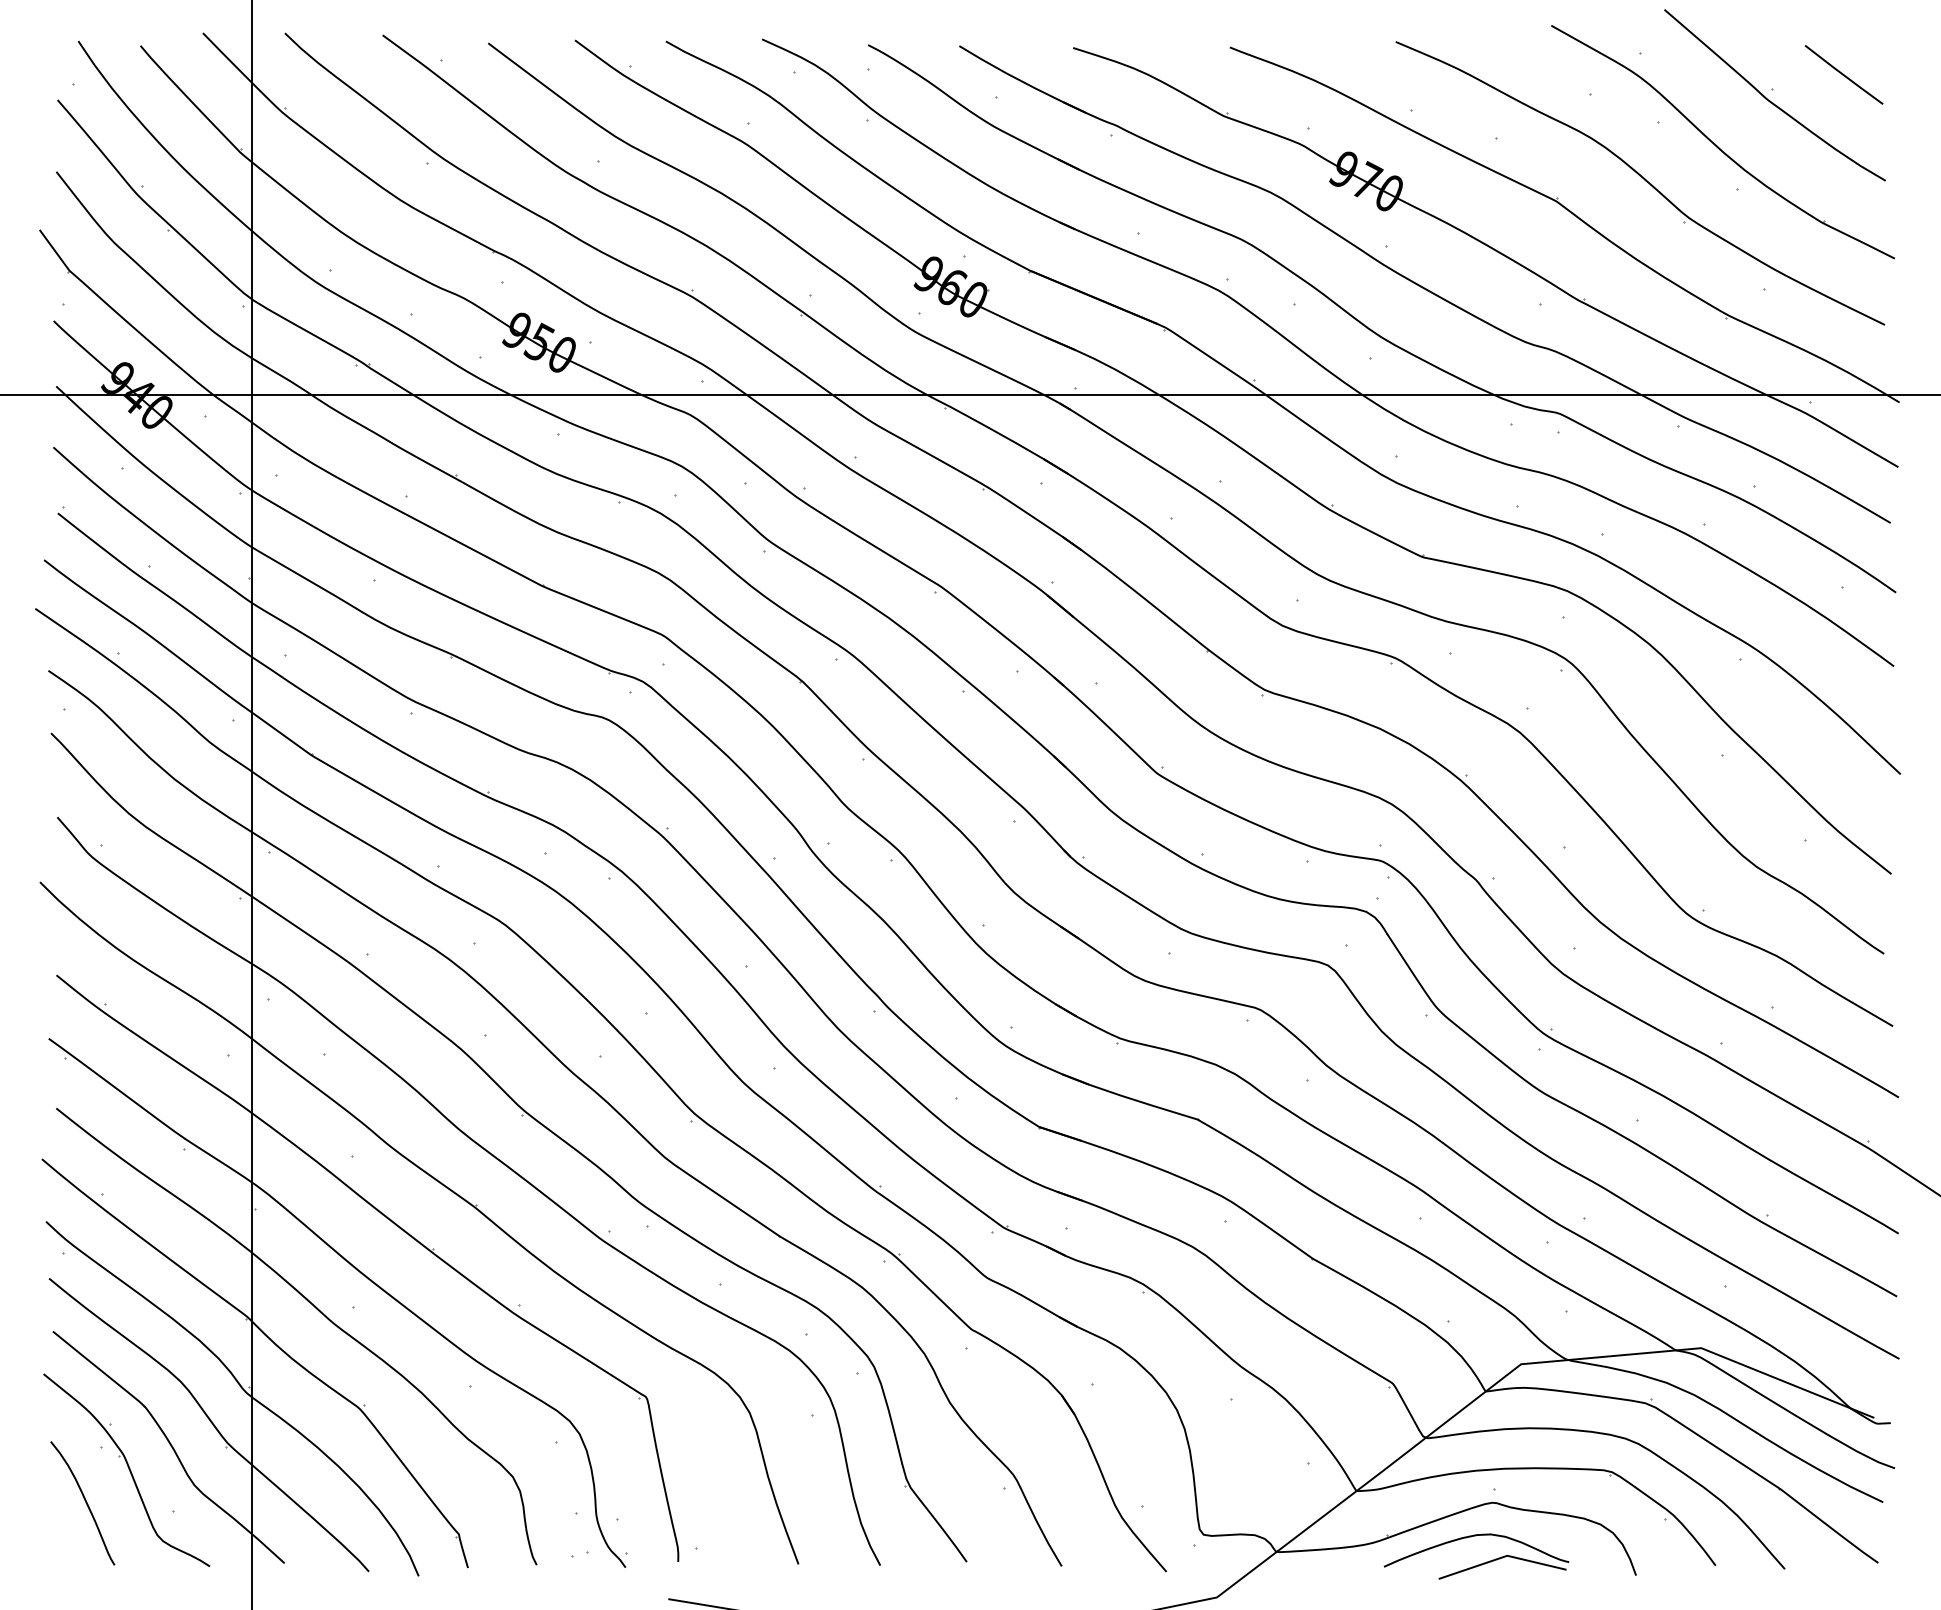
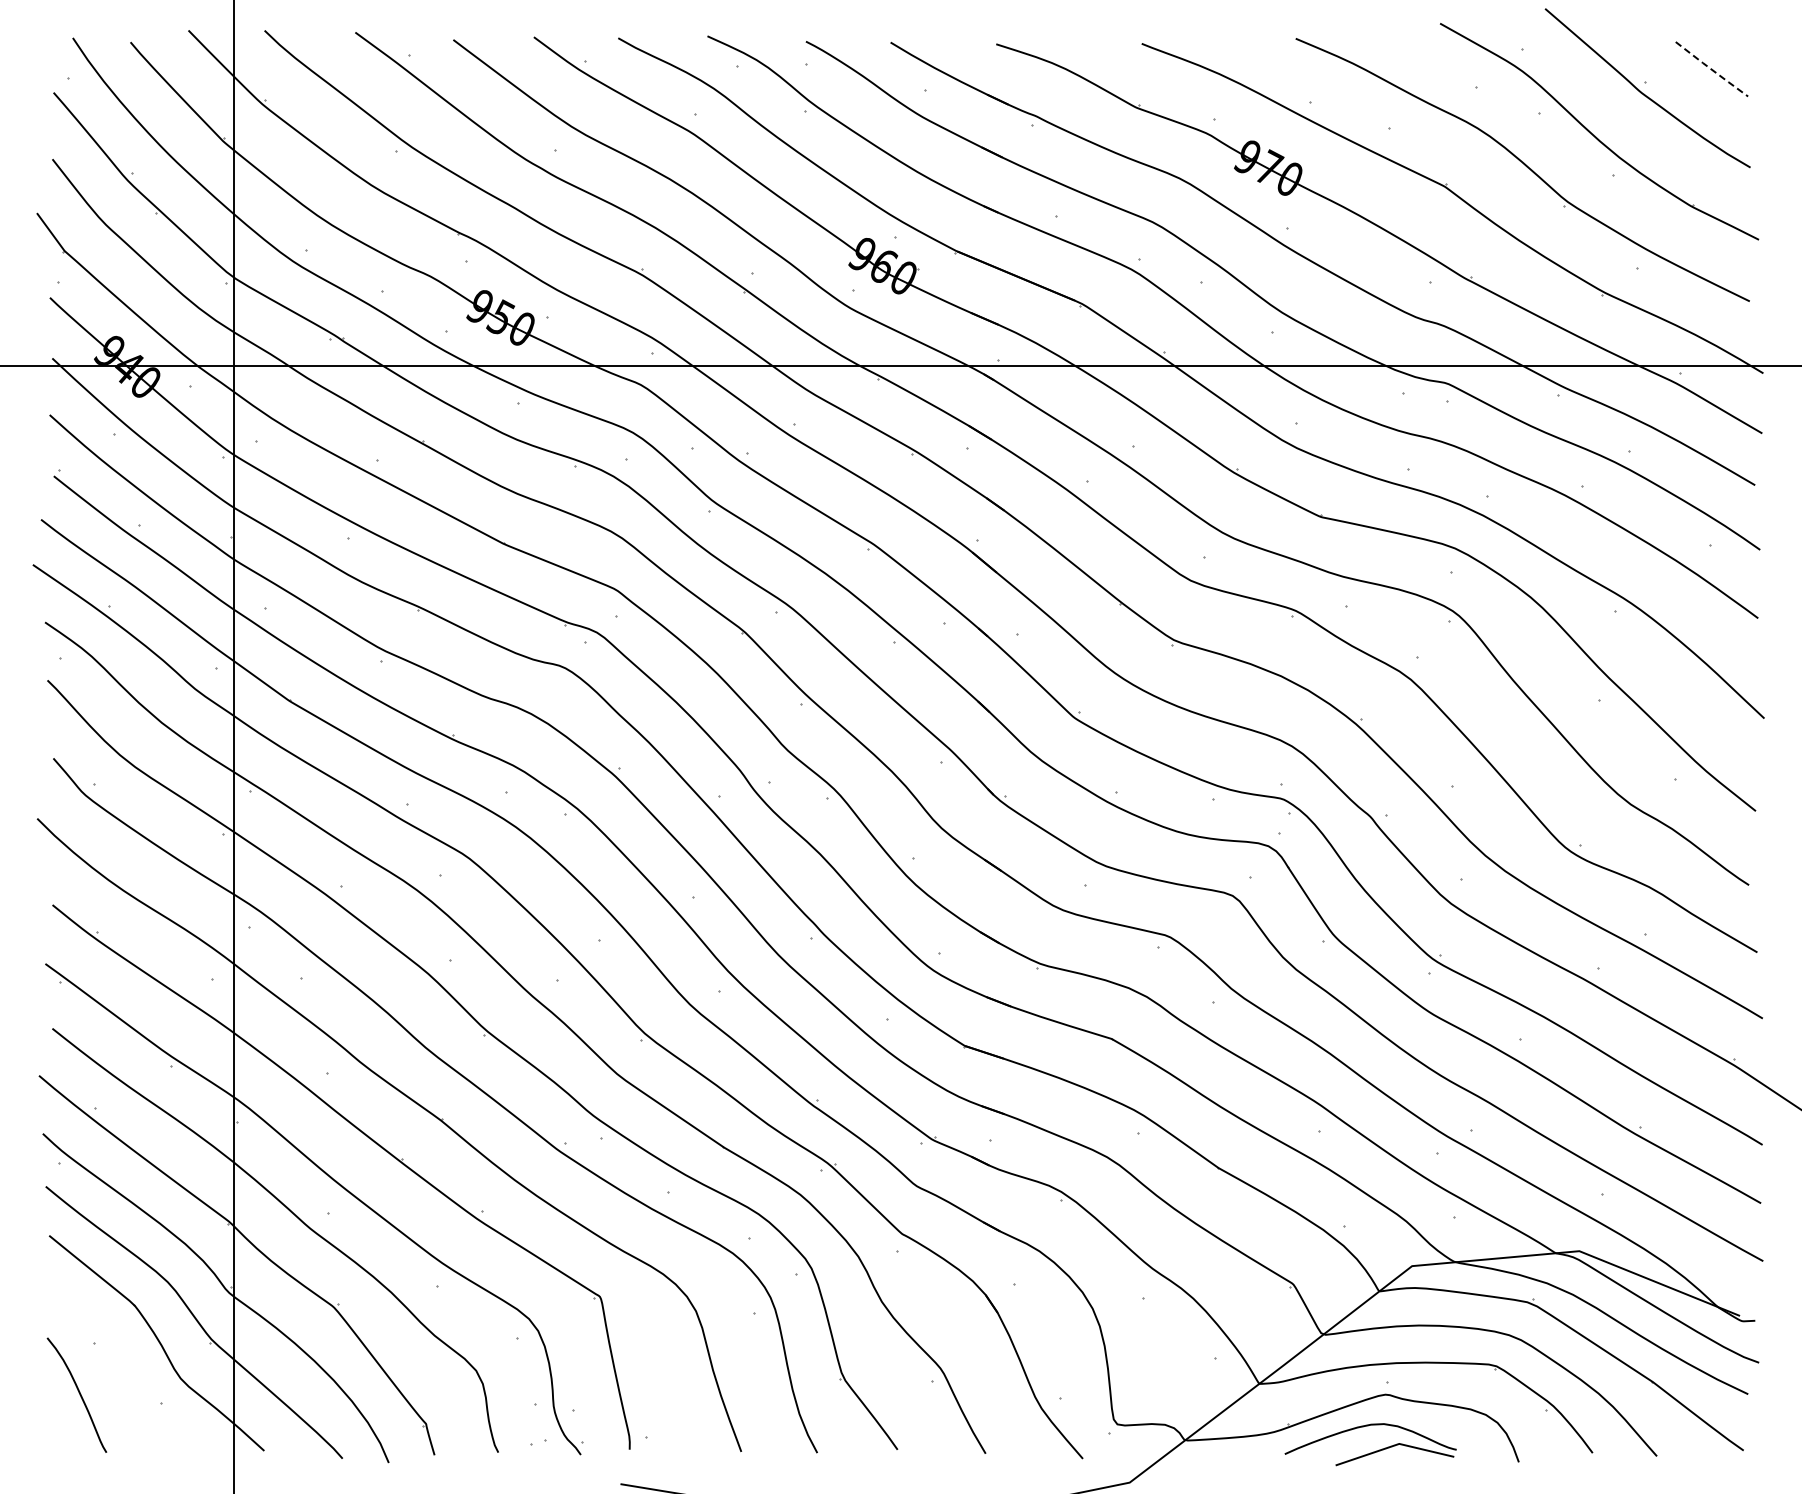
line: (1843, 75) -> (1711, 69), solid -> dashed
part: (126, 1470) -> (117, 1364), removed

